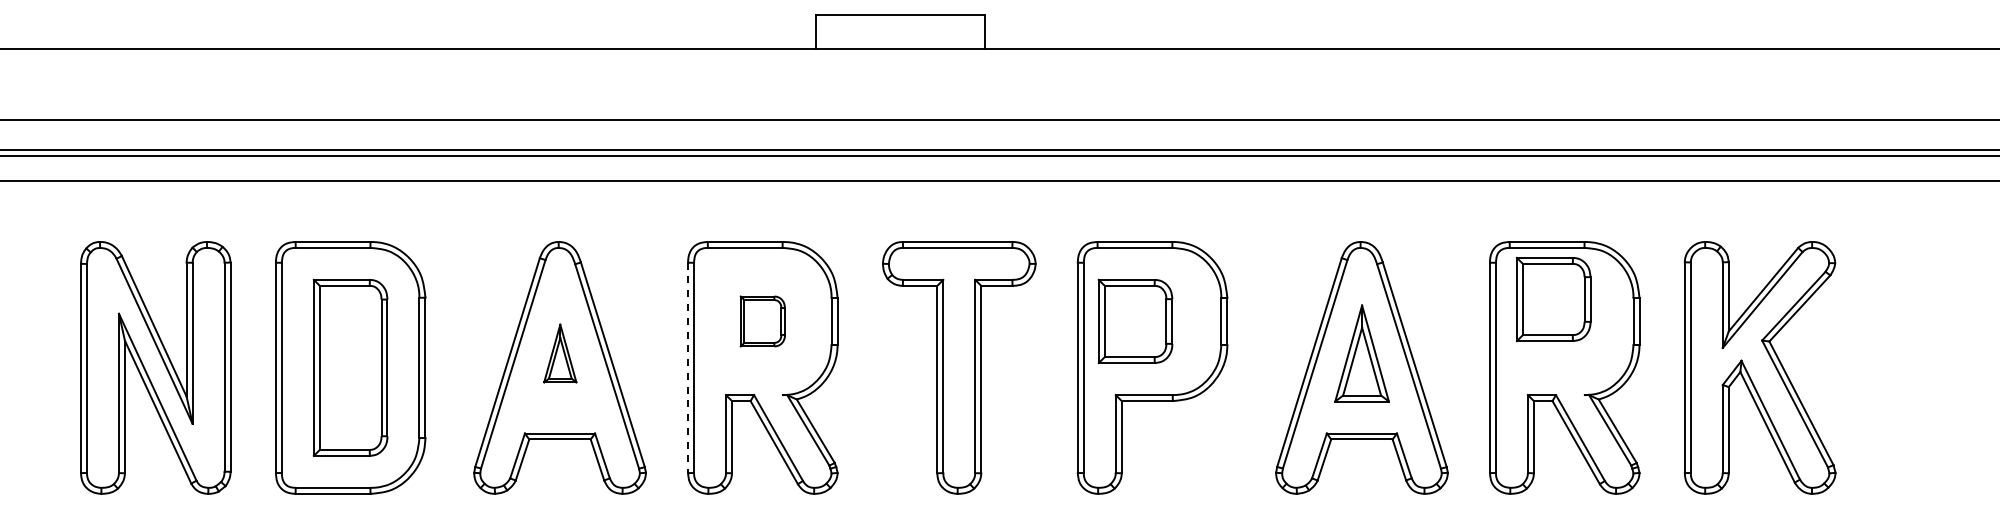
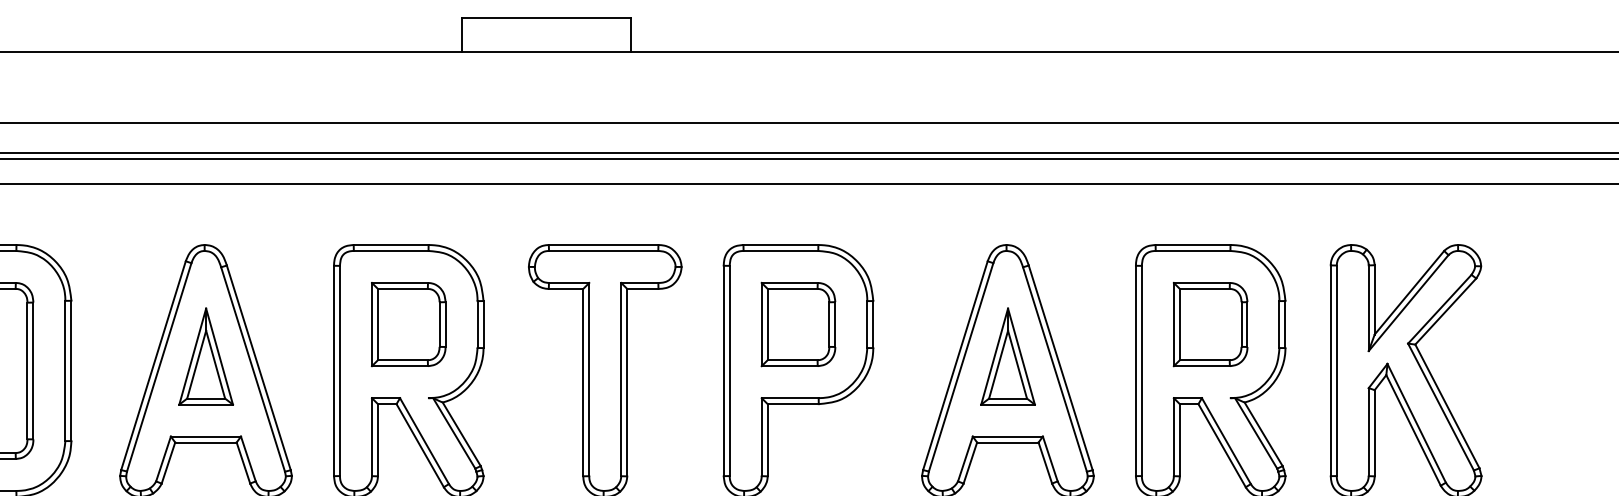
part: (1553, 299) -> (1210, 324), moved
part: (762, 321) -> (408, 324), size x1.67
part: (1135, 321) -> (798, 324), moved
part: (560, 353) -> (206, 356), size x1.67
line: (688, 368) -> (334, 371), dashed -> solid

